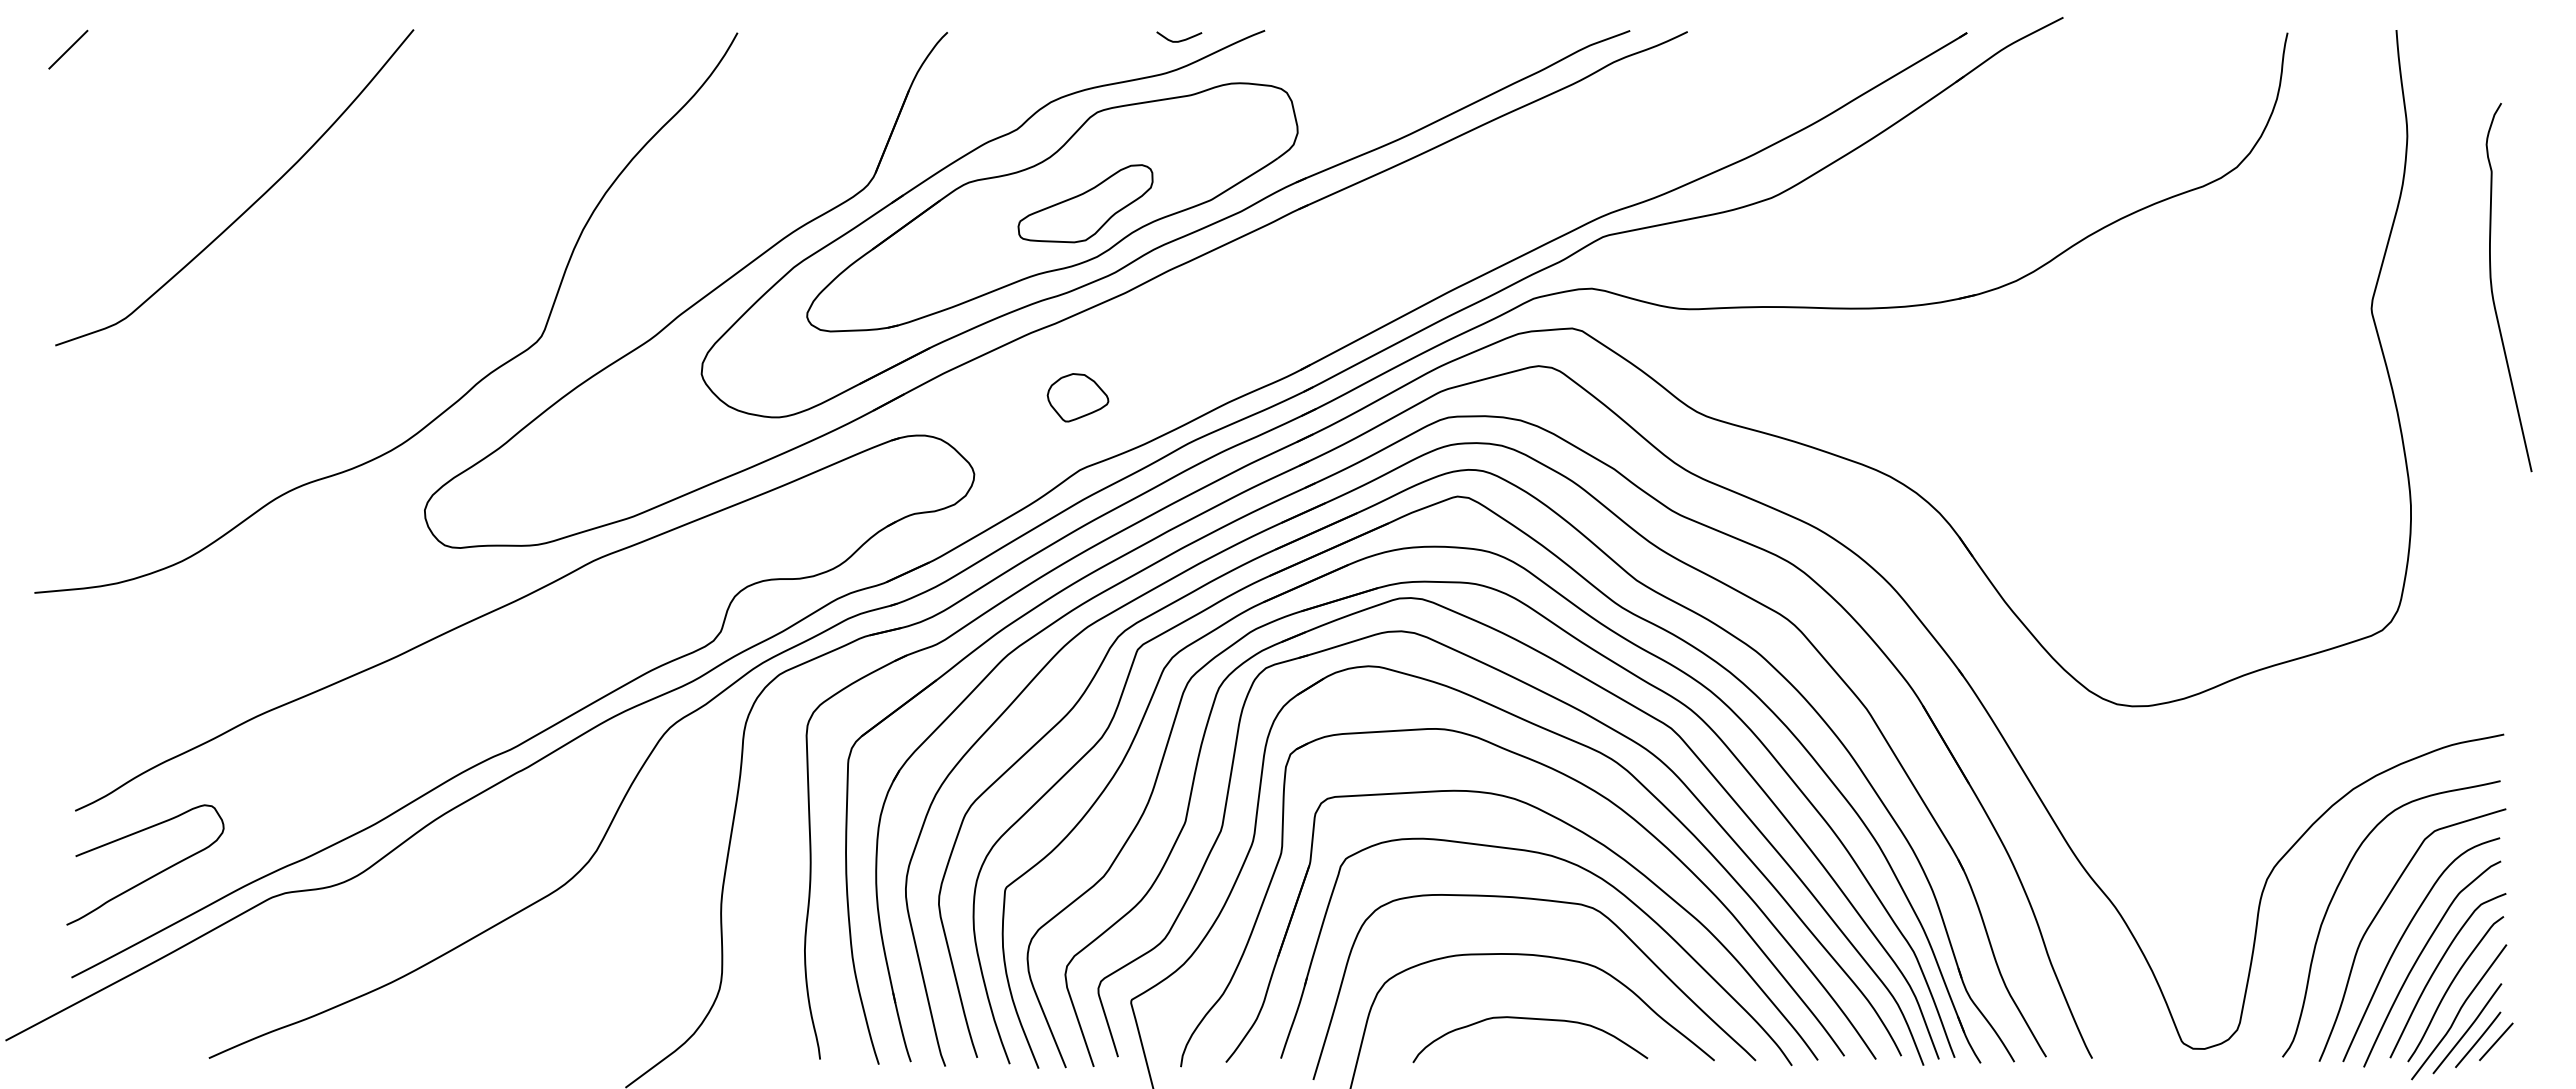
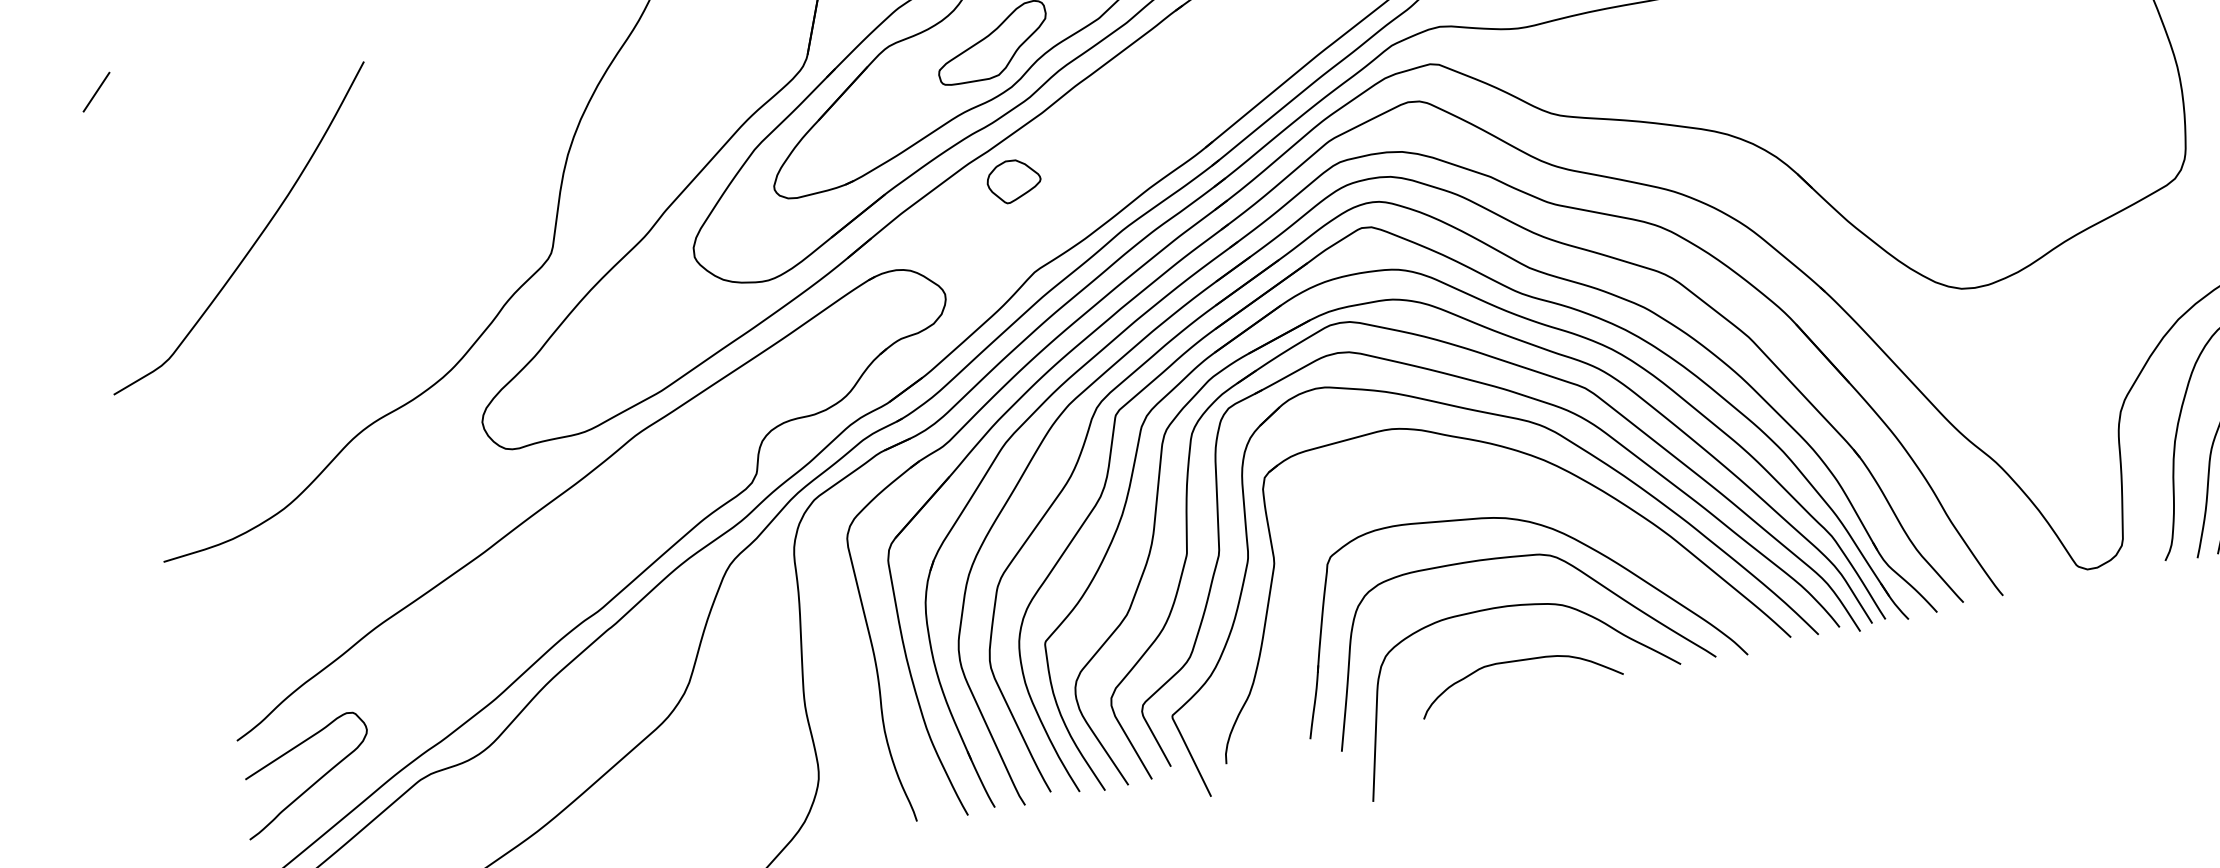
curve: (251, 204) -> (256, 239), moved
part: (1077, 397) -> (1013, 180), moved
part: (1571, 827) -> (1517, 490), removed

